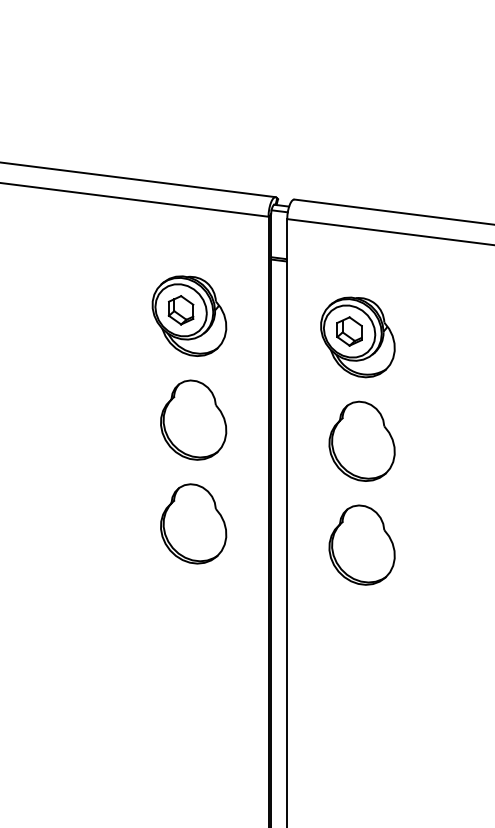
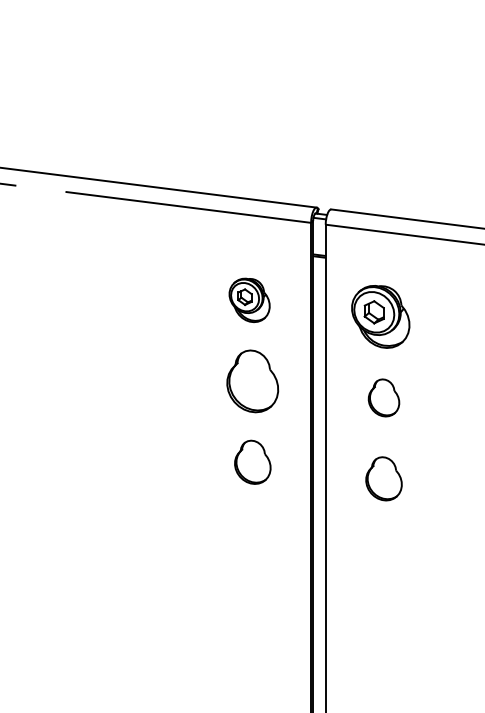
part: (189, 316) -> (249, 300), size x0.7
part: (361, 440) -> (383, 397), size x0.6
part: (193, 524) -> (252, 462), size x0.7
part: (361, 544) -> (383, 478), size x0.7

